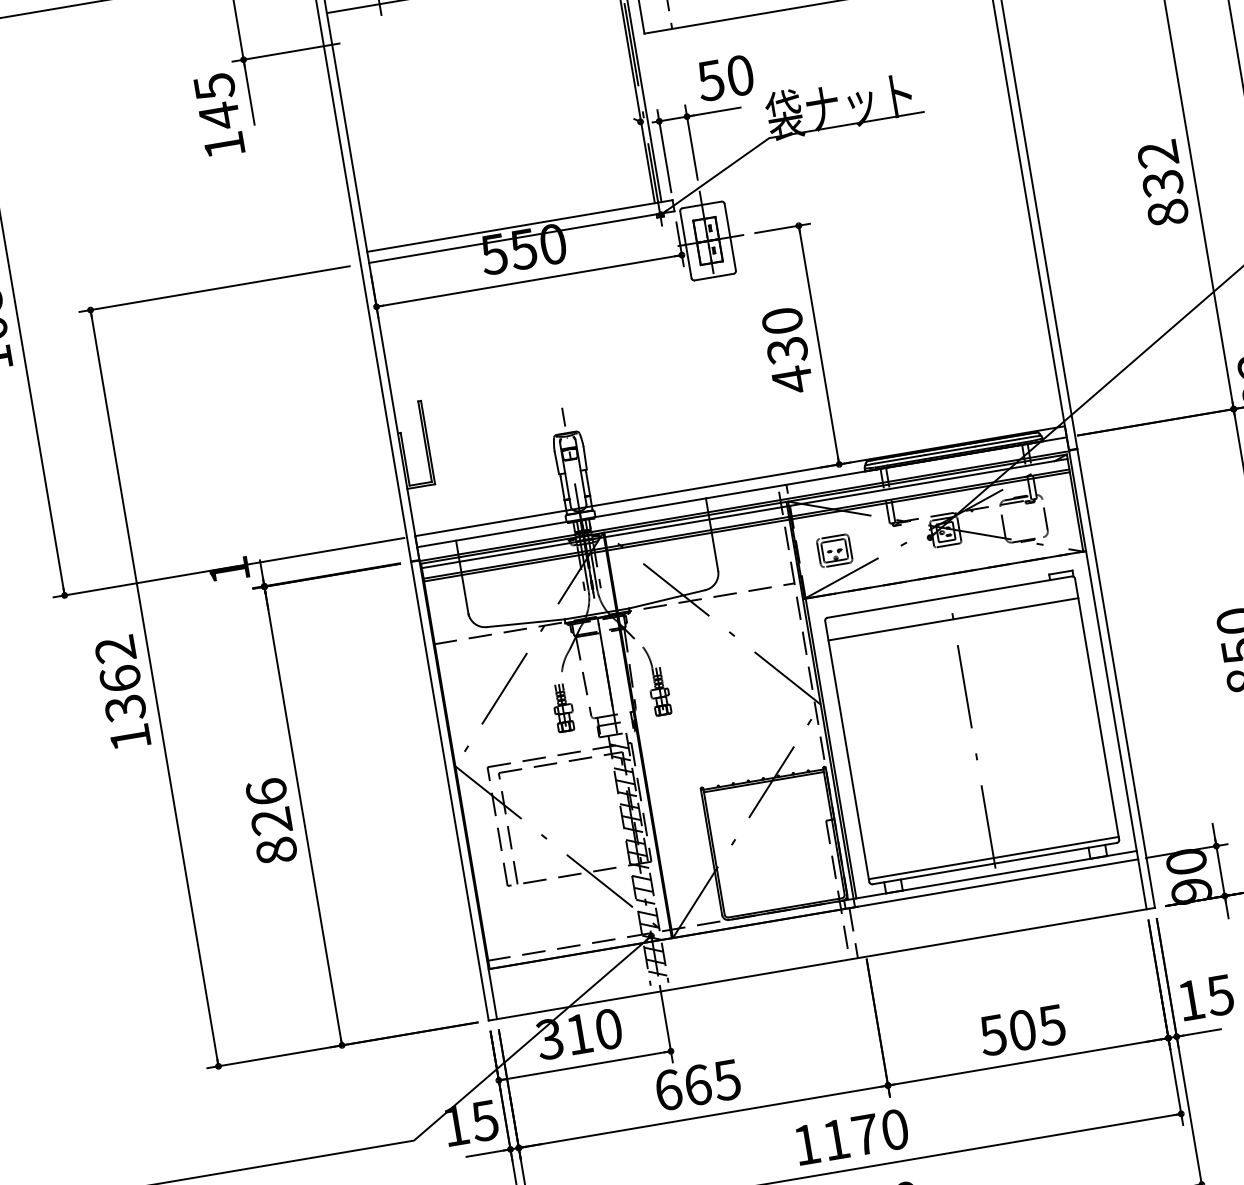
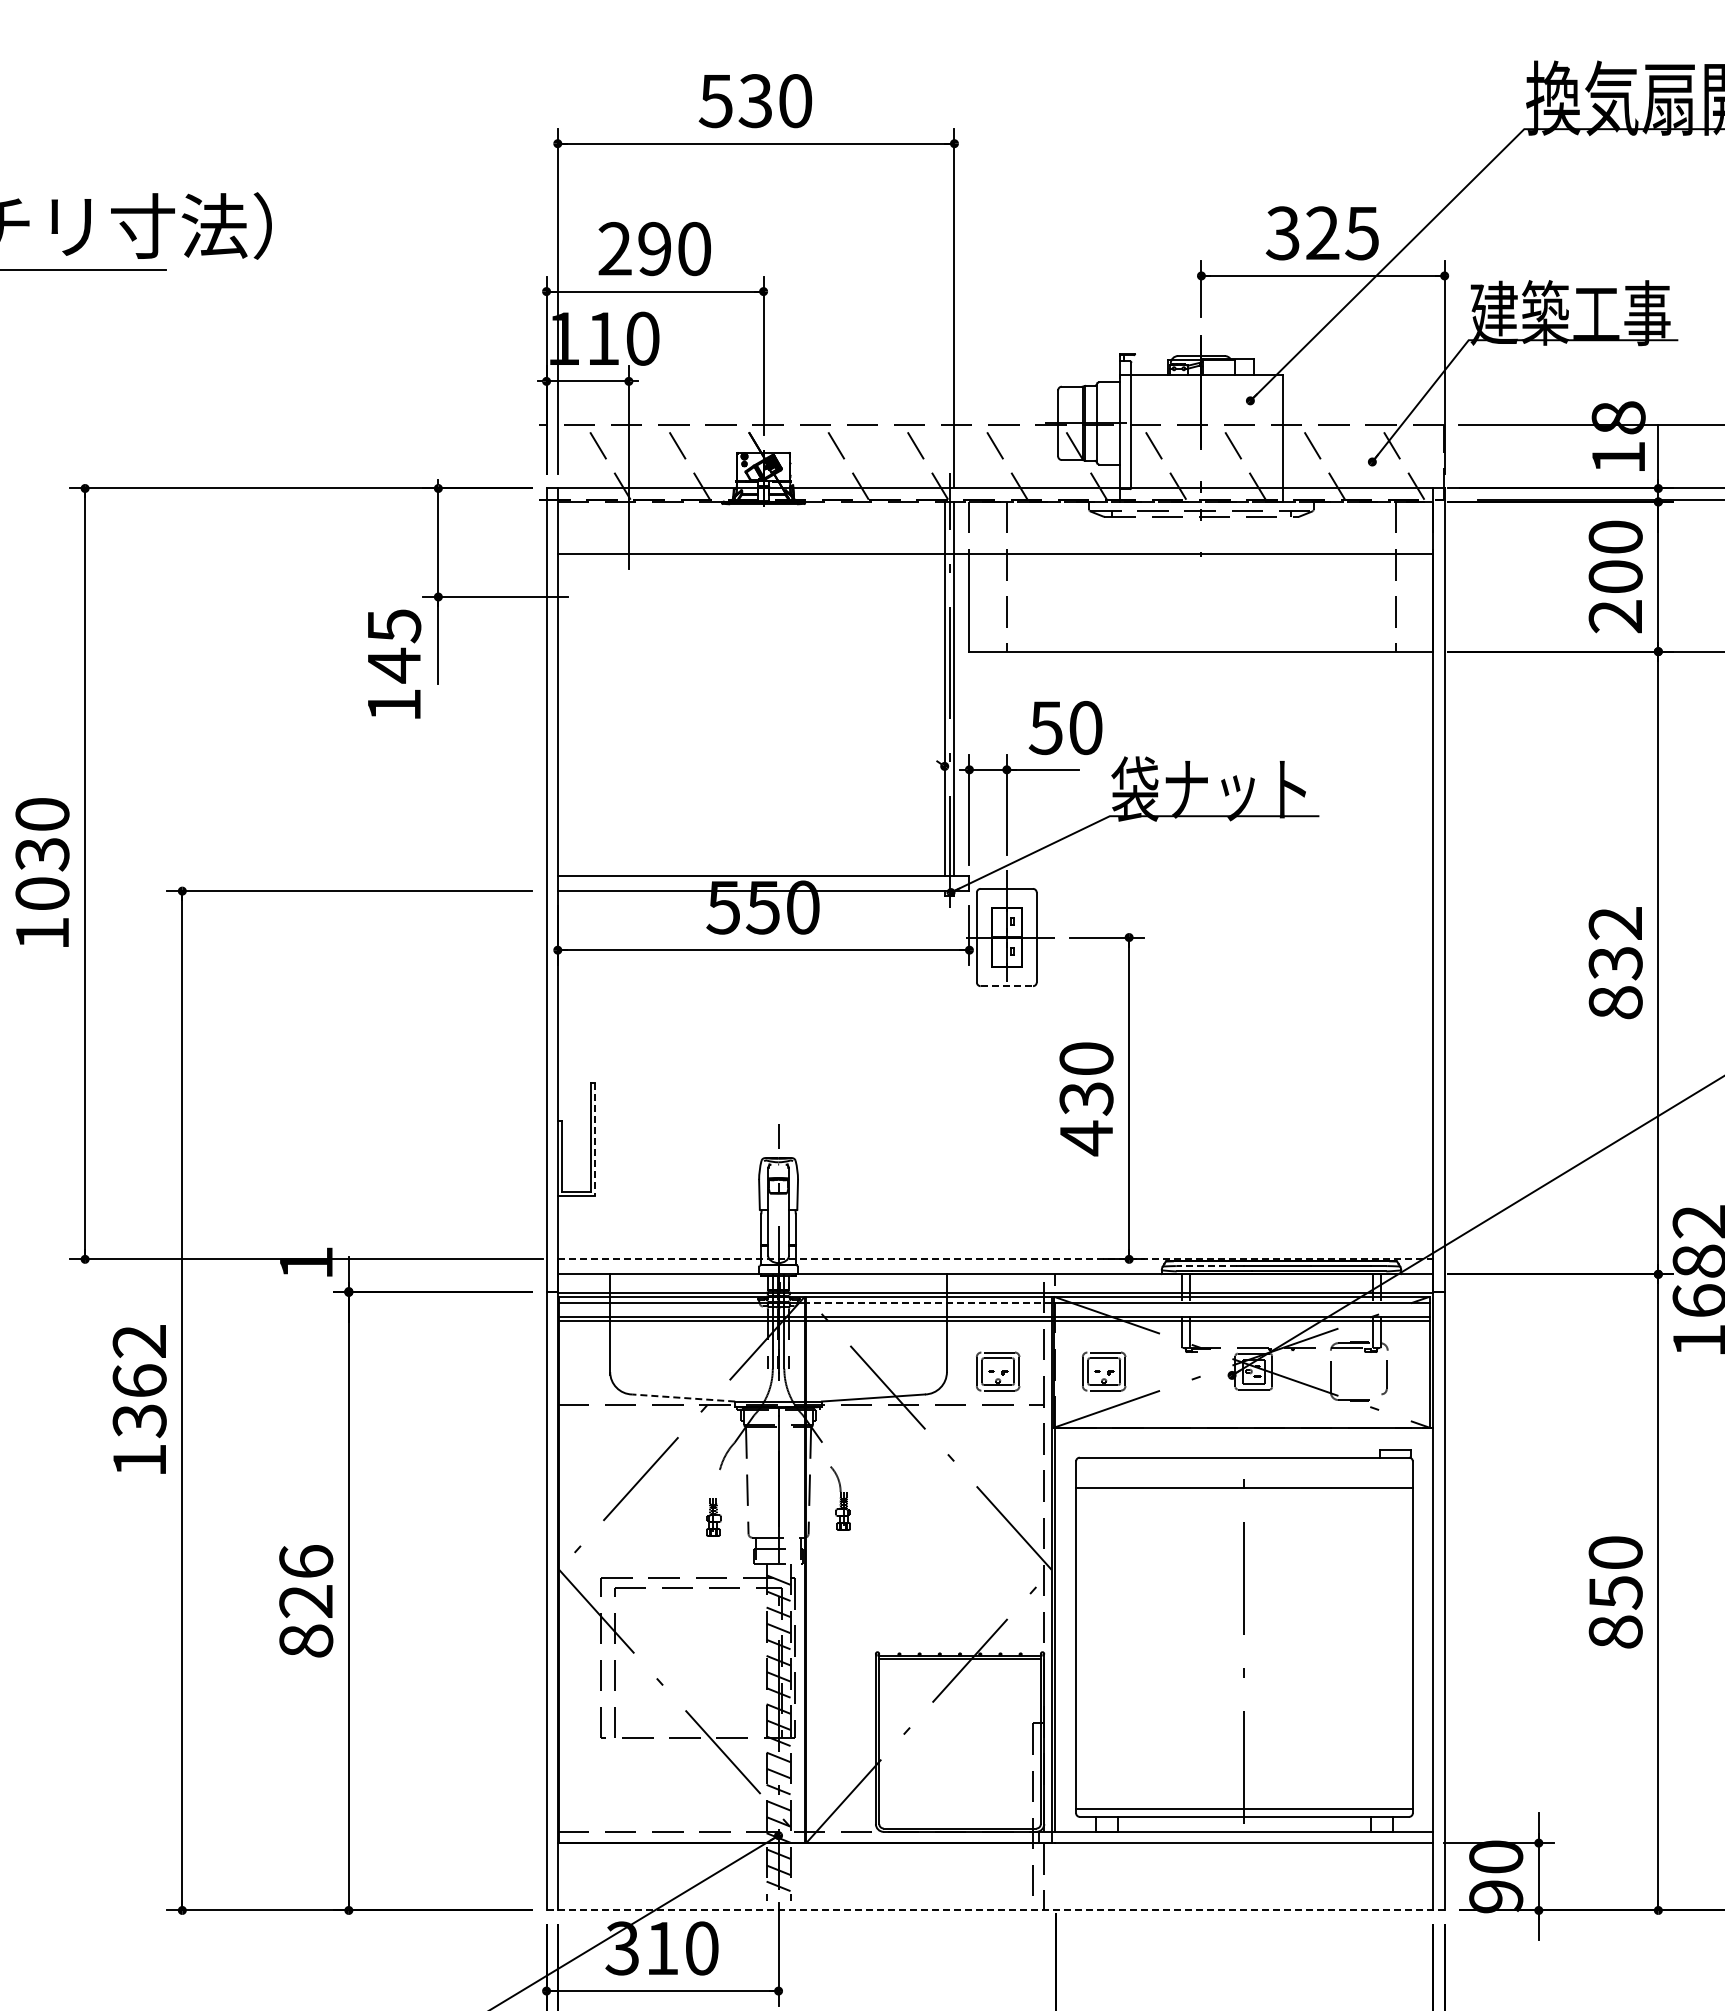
line: (714, 277) -> (1007, 986), solid -> dashed
line: (428, 443) -> (595, 1140), solid -> dashed
line: (897, 460) -> (1206, 1266), solid -> dashed
line: (740, 481) -> (995, 1259), solid -> dashed
line: (696, 521) -> (929, 1302), solid -> dashed
part: (1043, 522) -> (1384, 1380), size x0.7
part: (756, 564) -> (998, 1371), added
line: (526, 623) -> (683, 1398), solid -> dashed
part: (657, 680) -> (842, 1502), size x0.6
part: (563, 708) -> (713, 1517), size x0.6
line: (822, 964) -> (996, 1910), solid -> dashed

